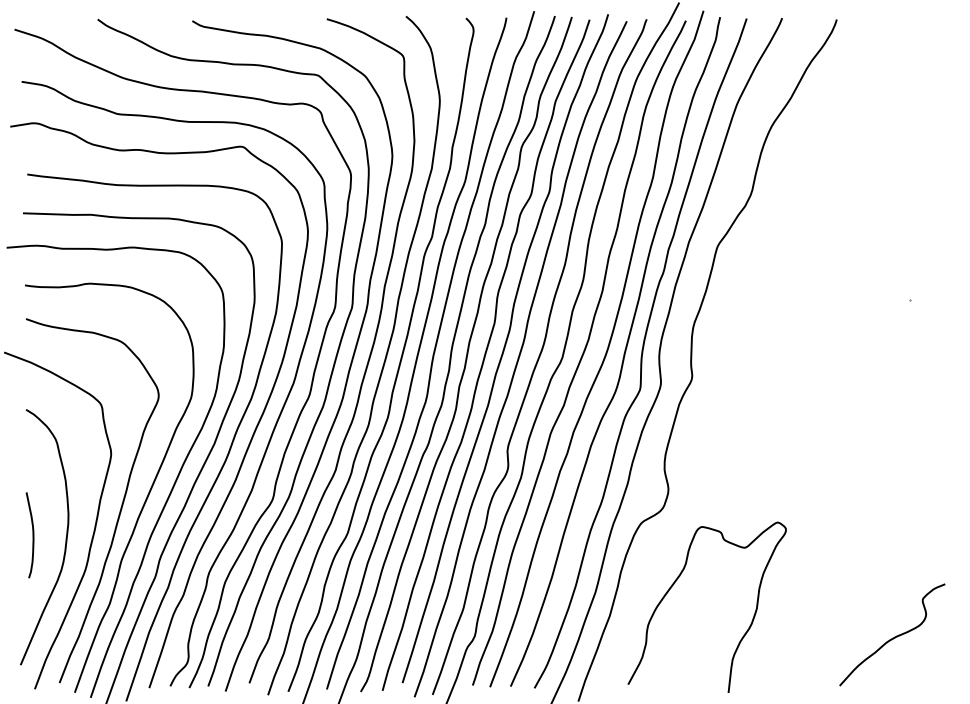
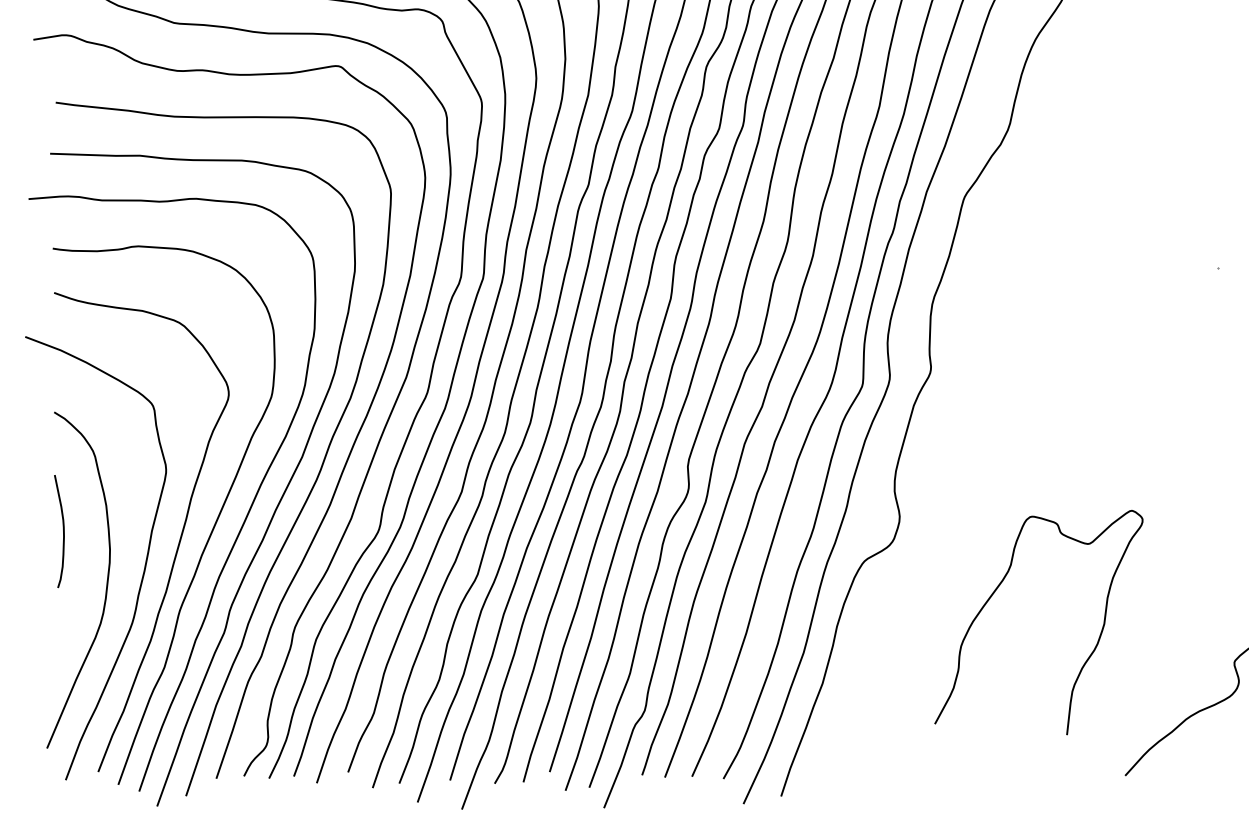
curve: (32, 535) -> (62, 531), moved
curve: (674, 584) -> (995, 592), moved

